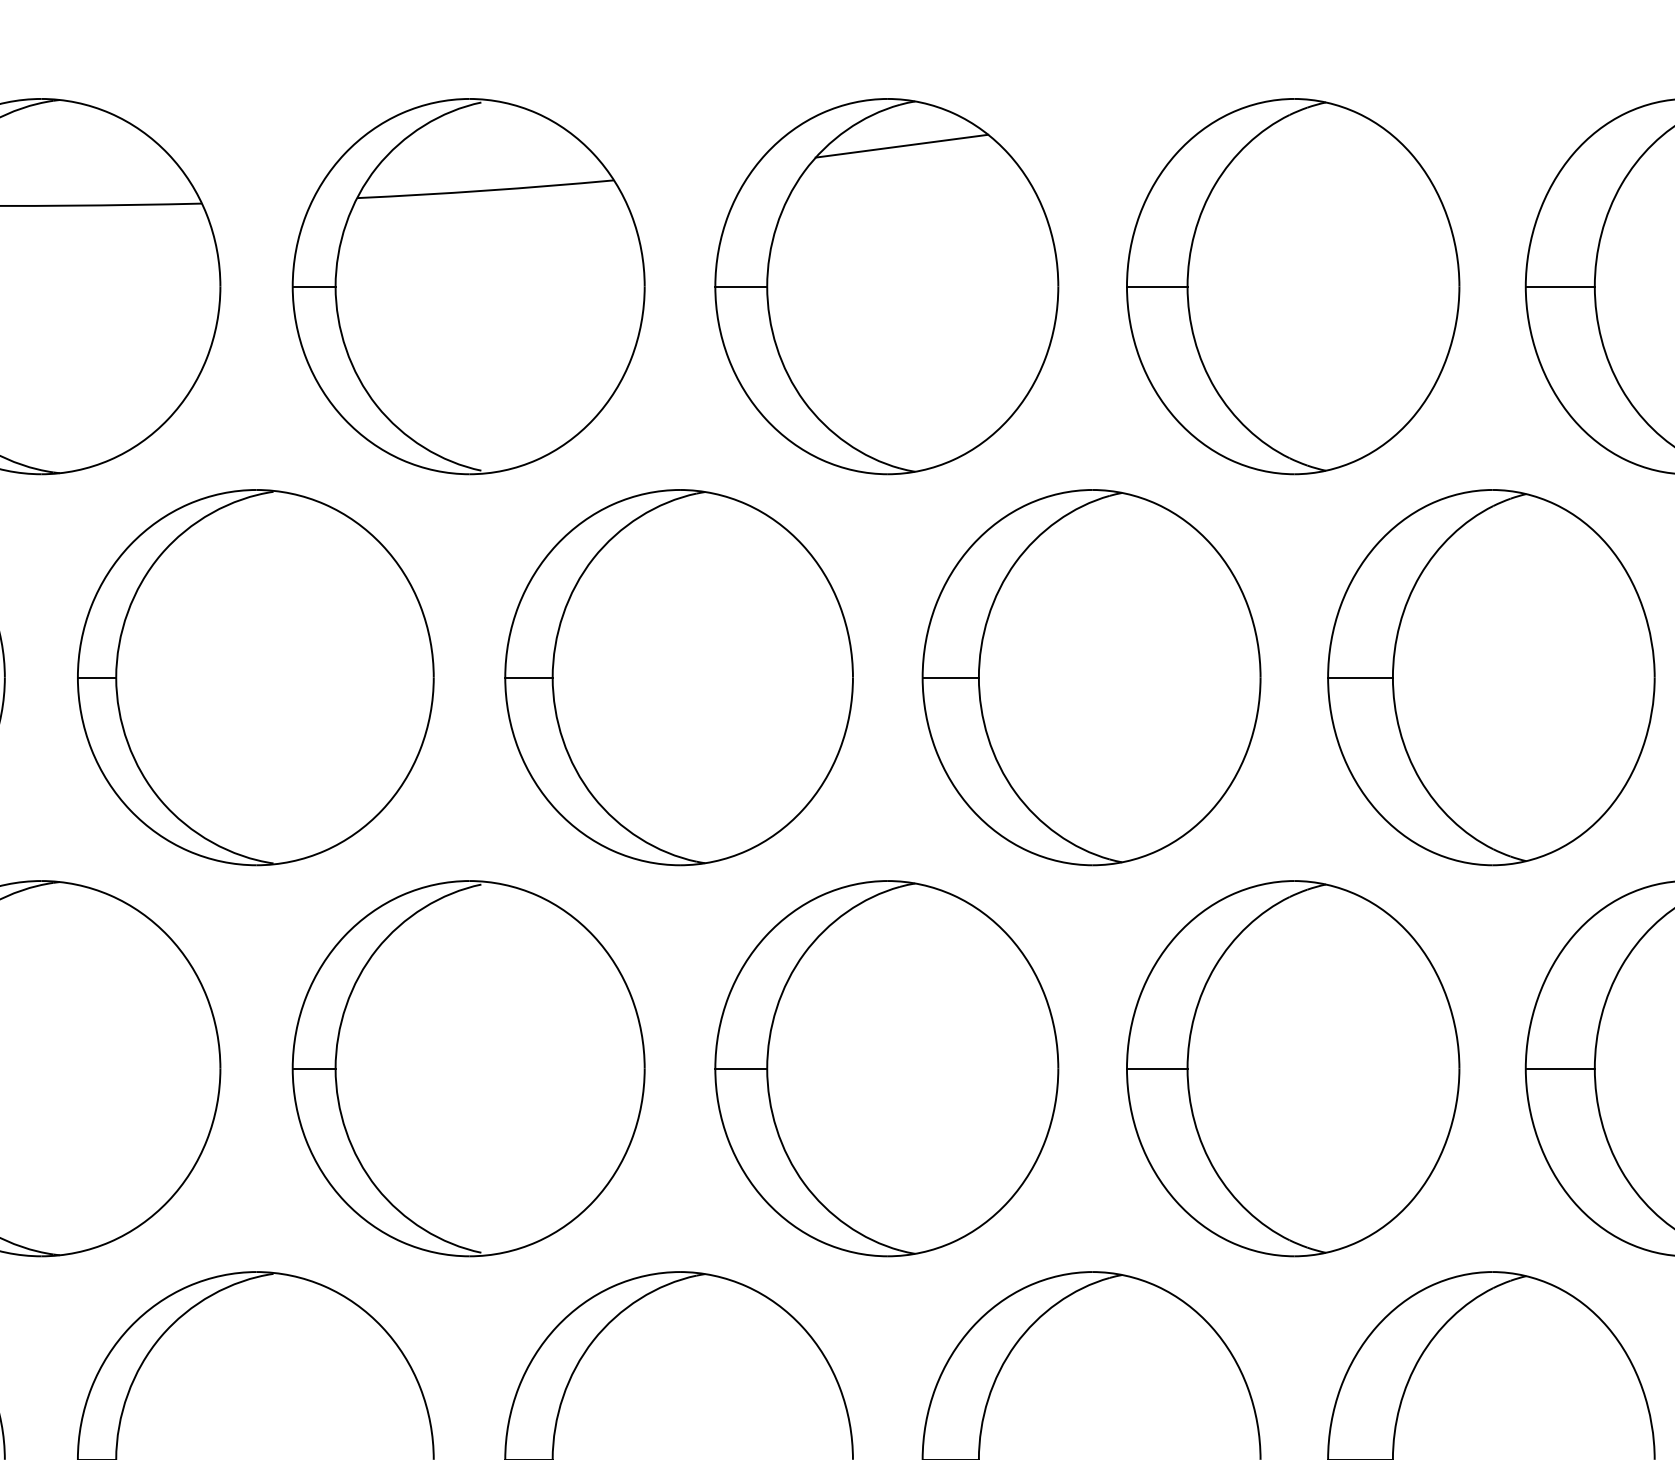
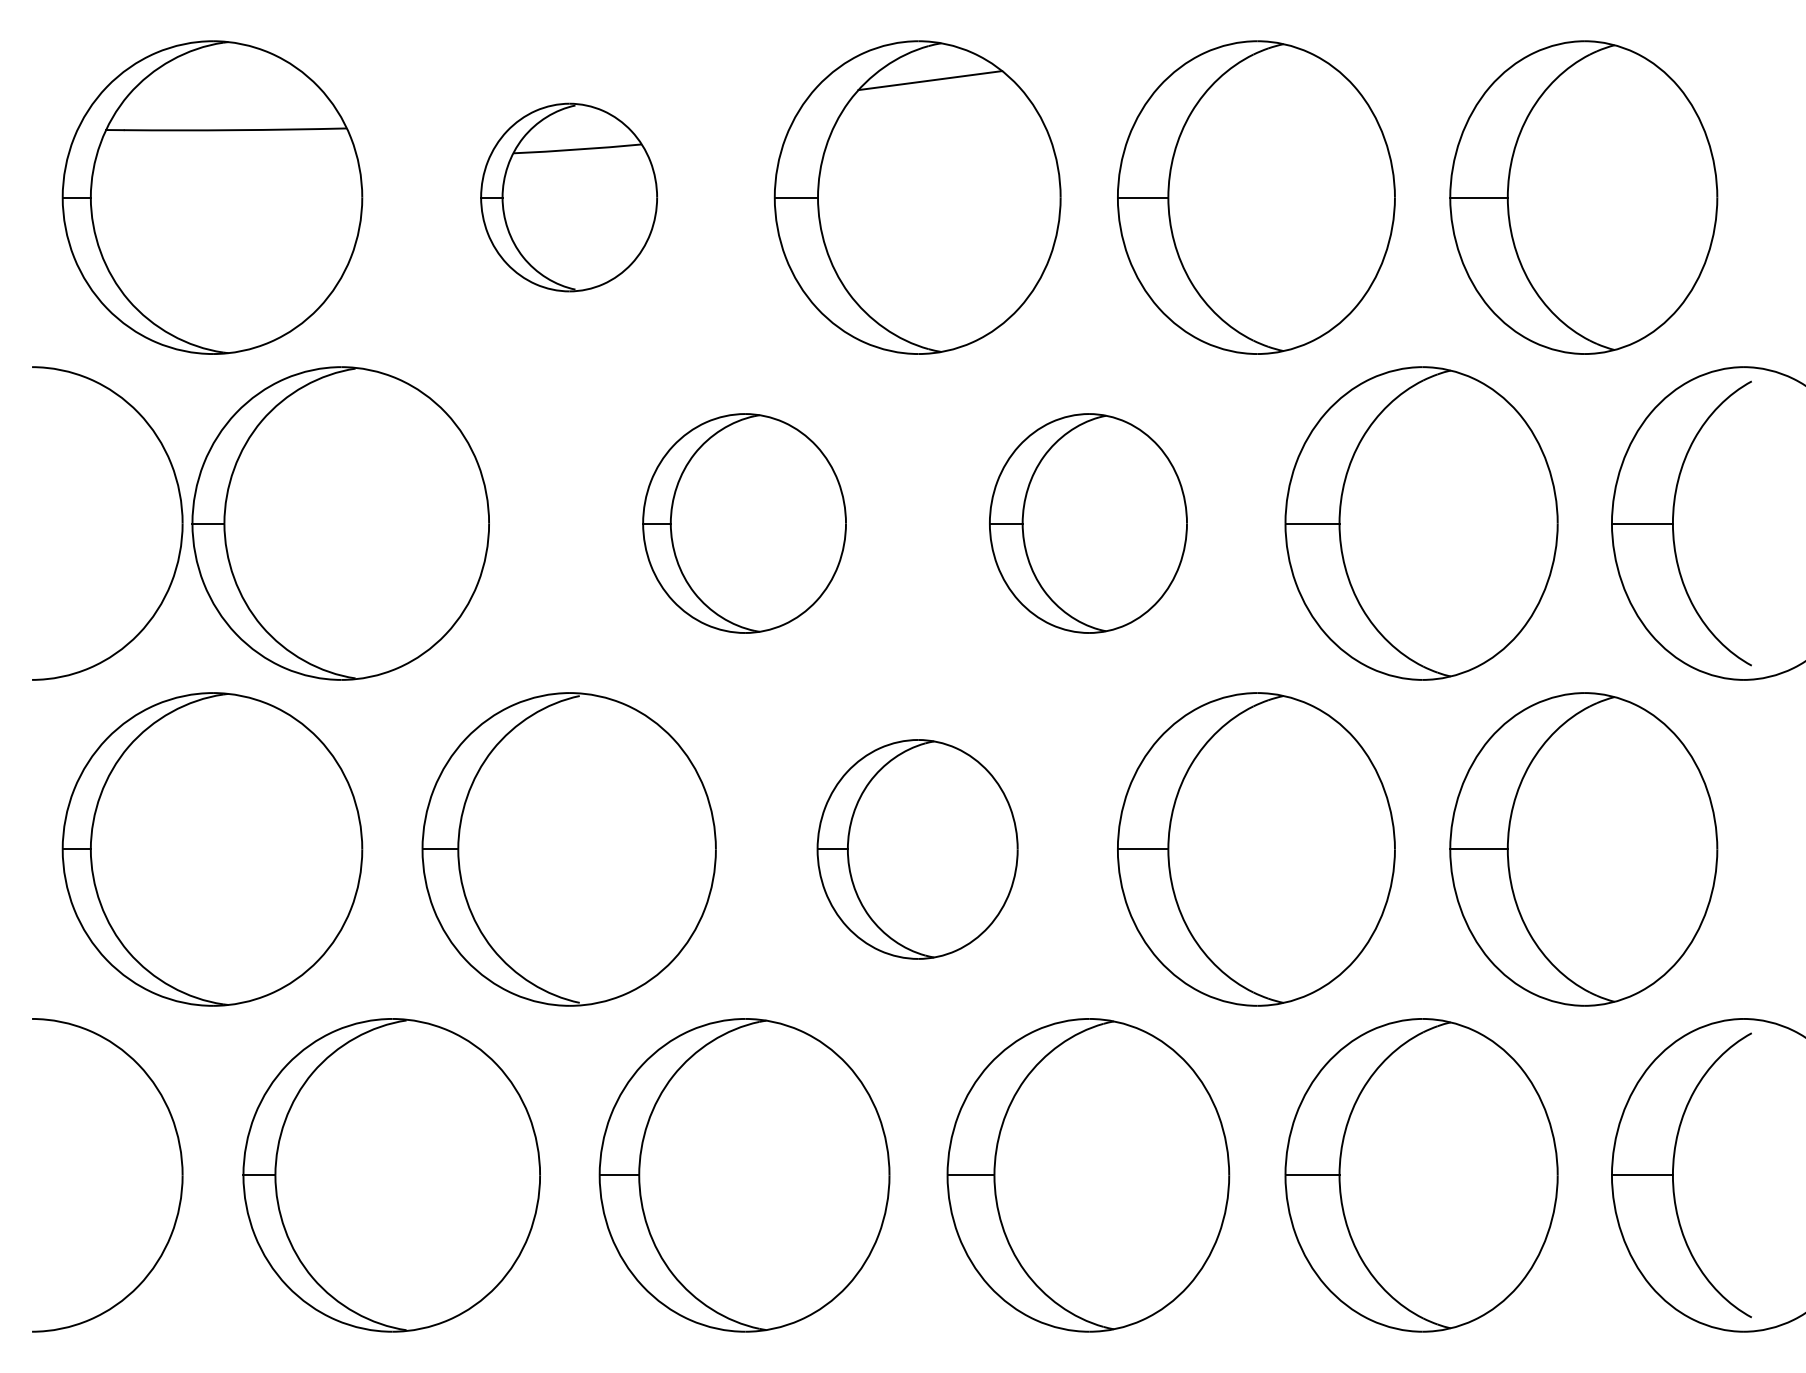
part: (467, 286) -> (568, 197), size x0.6
part: (255, 677) -> (340, 523), moved
part: (679, 677) -> (744, 523), size x0.7
part: (1091, 677) -> (1088, 523), size x0.7
part: (886, 1068) -> (917, 849), size x0.7

